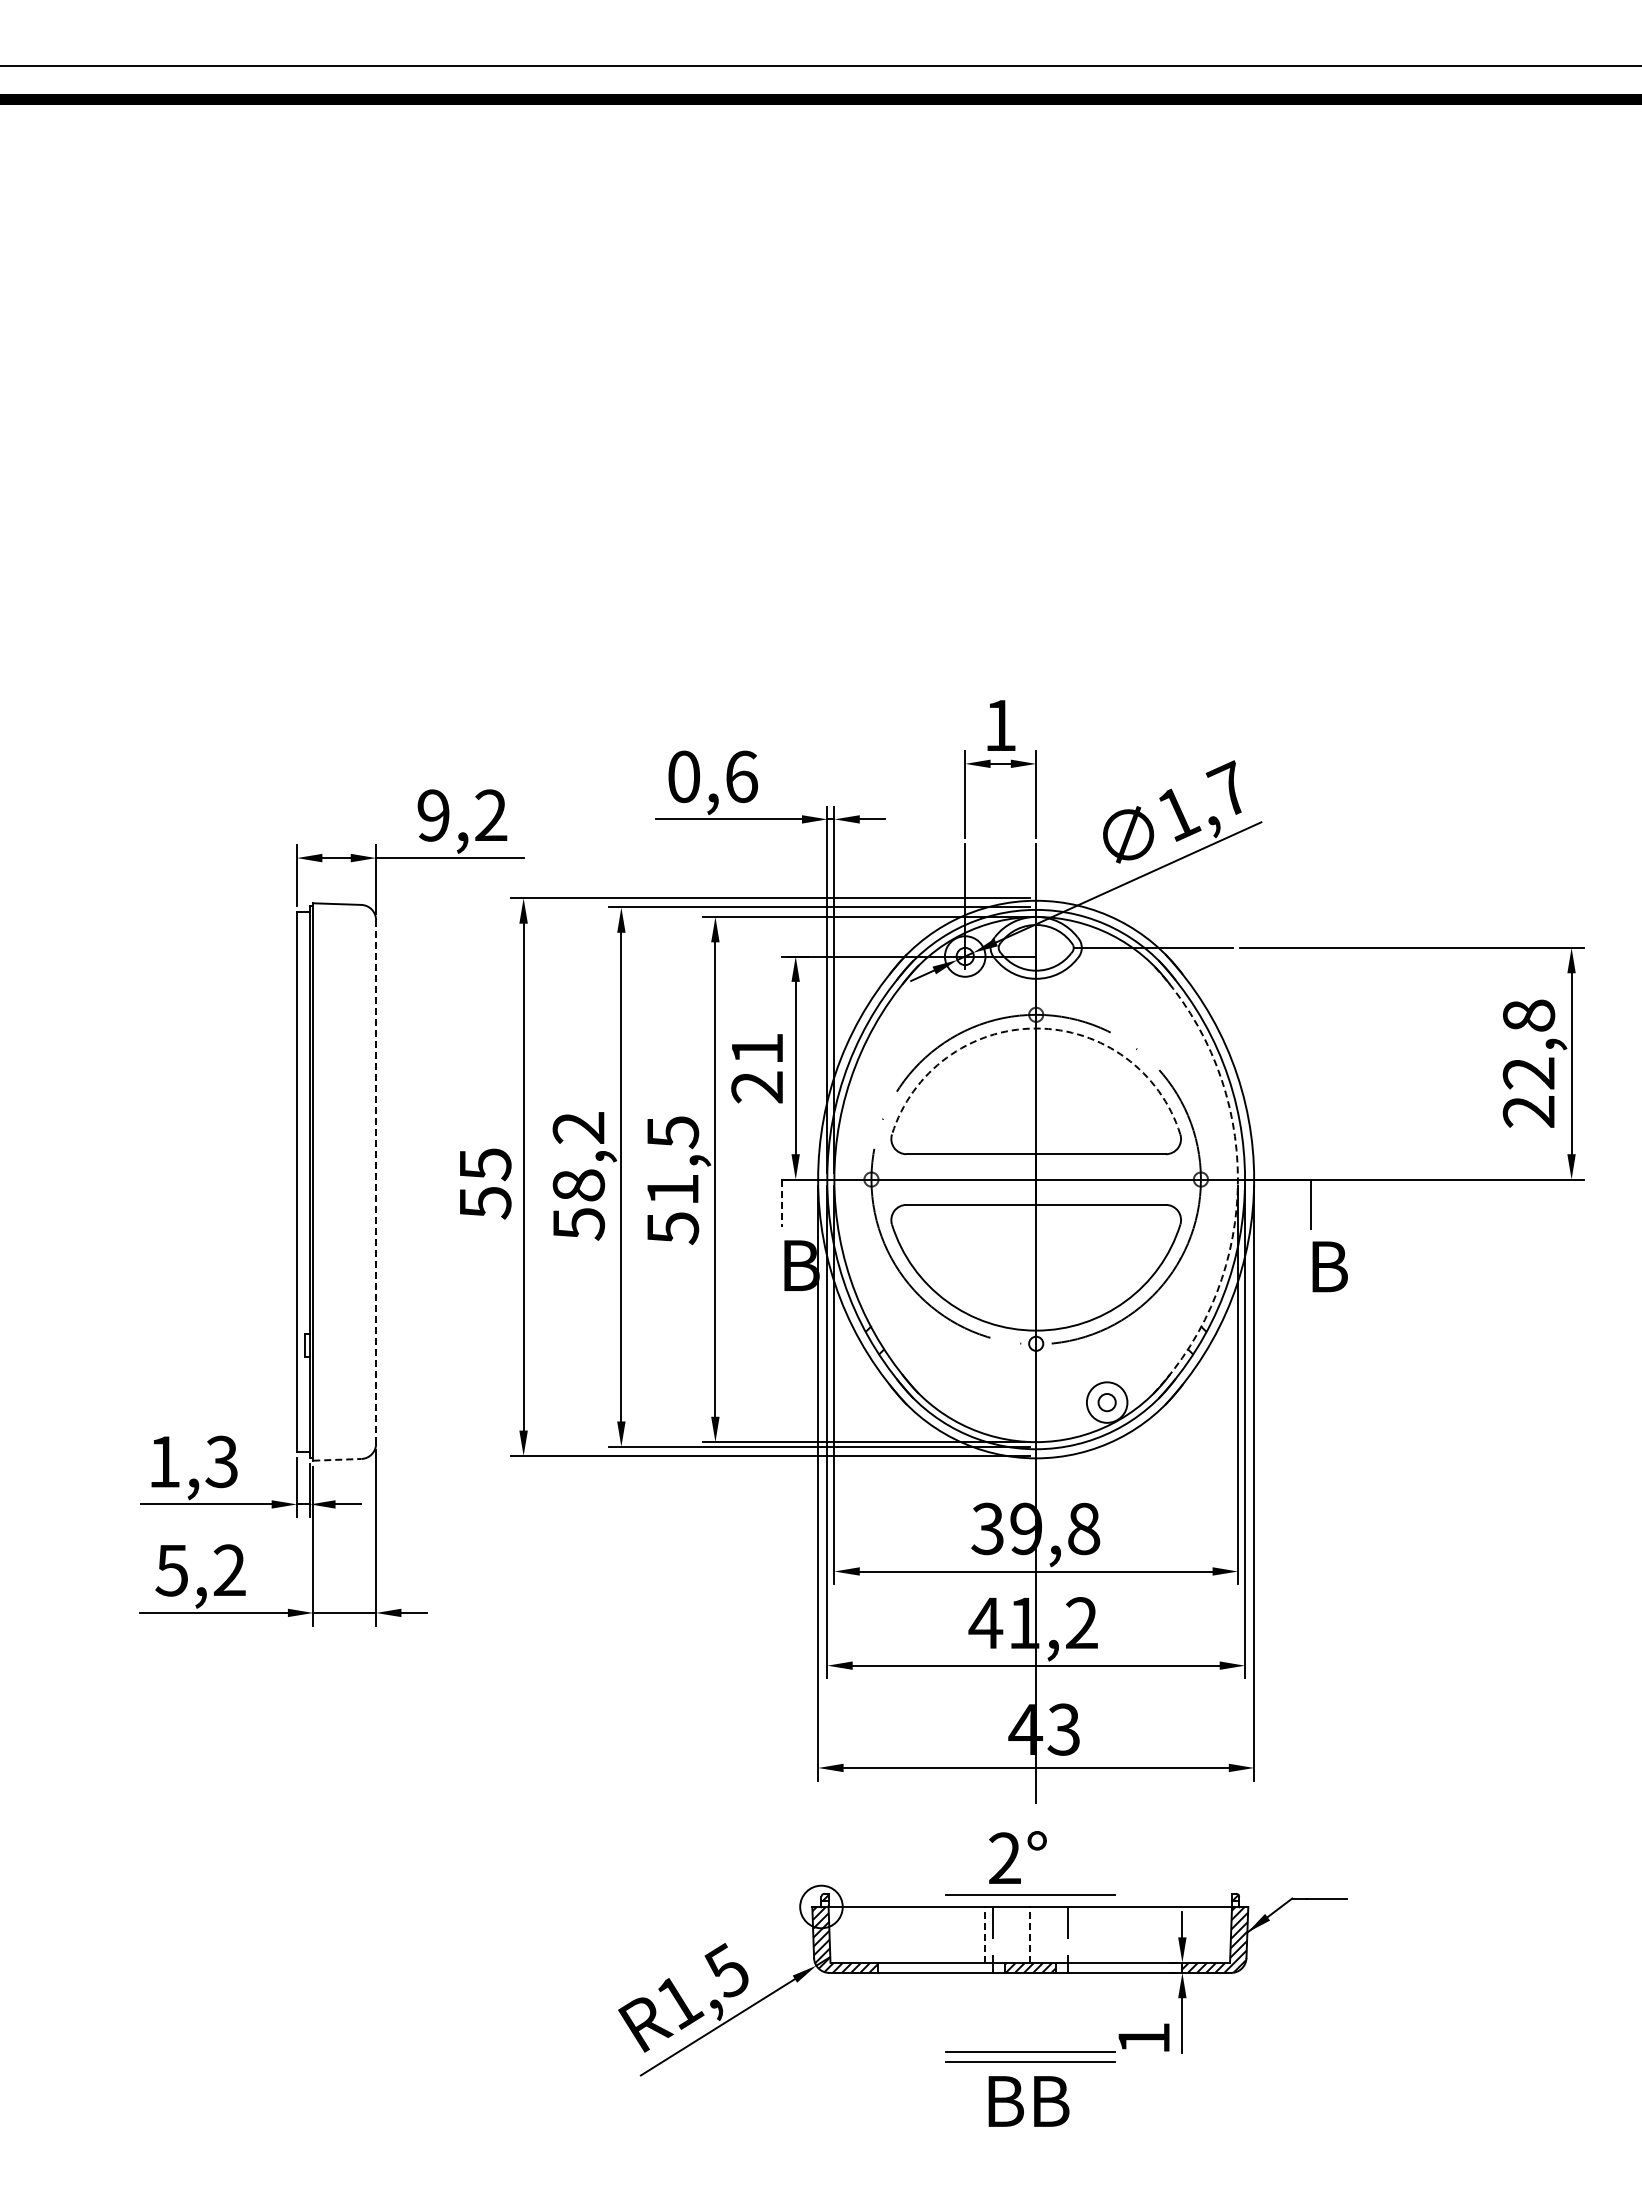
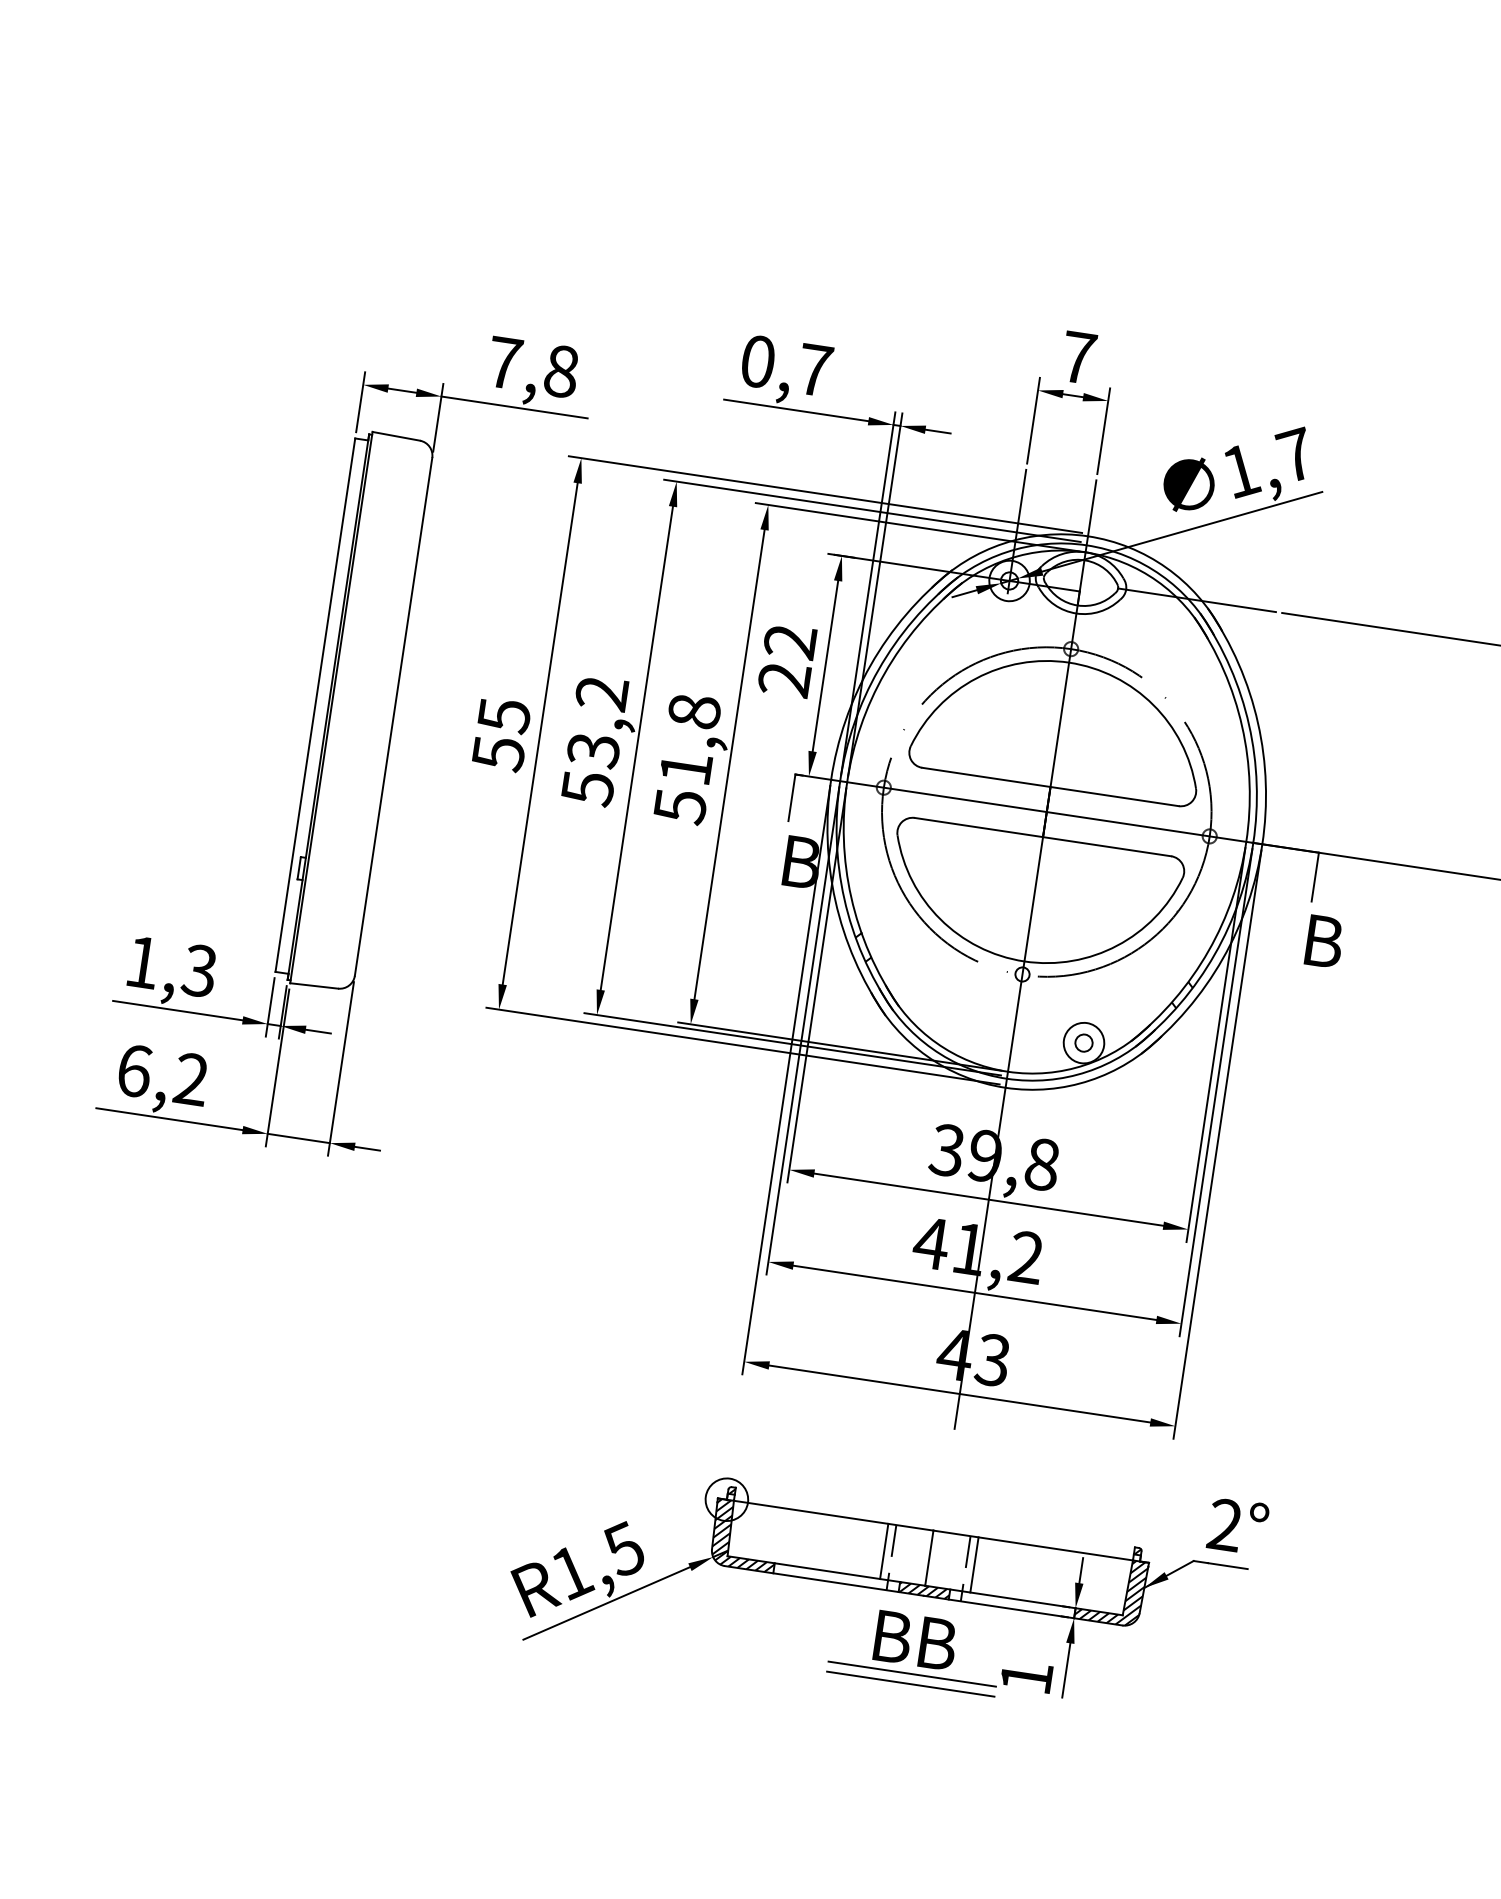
text: (1000, 725) -> (1078, 357), 1 -> 7
text: (742, 776) -> (815, 370), 0,6 -> 0,7
text: (462, 815) -> (533, 367), 9,2 -> 7,8
arc: (1036, 1028) -> (1069, 662), dashed -> solid
text: (756, 1048) -> (789, 641), 21 -> 22
text: (672, 1132) -> (694, 711), 51,5 -> 51,8
arc: (1237, 1179) -> (1245, 841), dashed -> solid
line: (376, 1181) -> (394, 716), dashed -> solid
text: (578, 1185) -> (593, 750), 58,2 -> 53,2
line: (782, 1203) -> (792, 798), dashed -> solid
line: (337, 1459) -> (314, 985), dashed -> solid
text: (171, 1570) -> (133, 1070), 5,2 -> 6,2
text: (1017, 1857) -> (1237, 1526), moved
line: (1030, 1894) -> (935, 1518), removed
line: (984, 1934) -> (884, 1551), dashed -> solid
line: (1030, 1934) -> (929, 1557), dashed -> solid
line: (1075, 1934) -> (974, 1564), added
text: (1028, 2101) -> (915, 1640), moved

